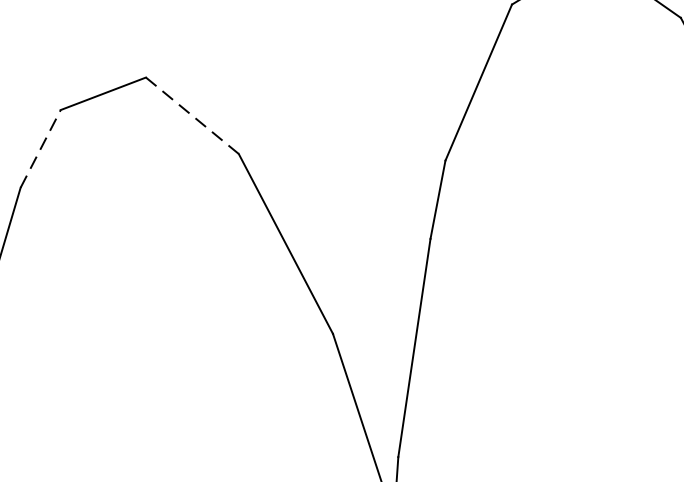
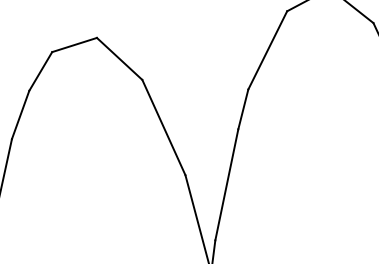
line: (192, 114) -> (119, 58), dashed -> solid
line: (40, 148) -> (40, 71), dashed -> solid

